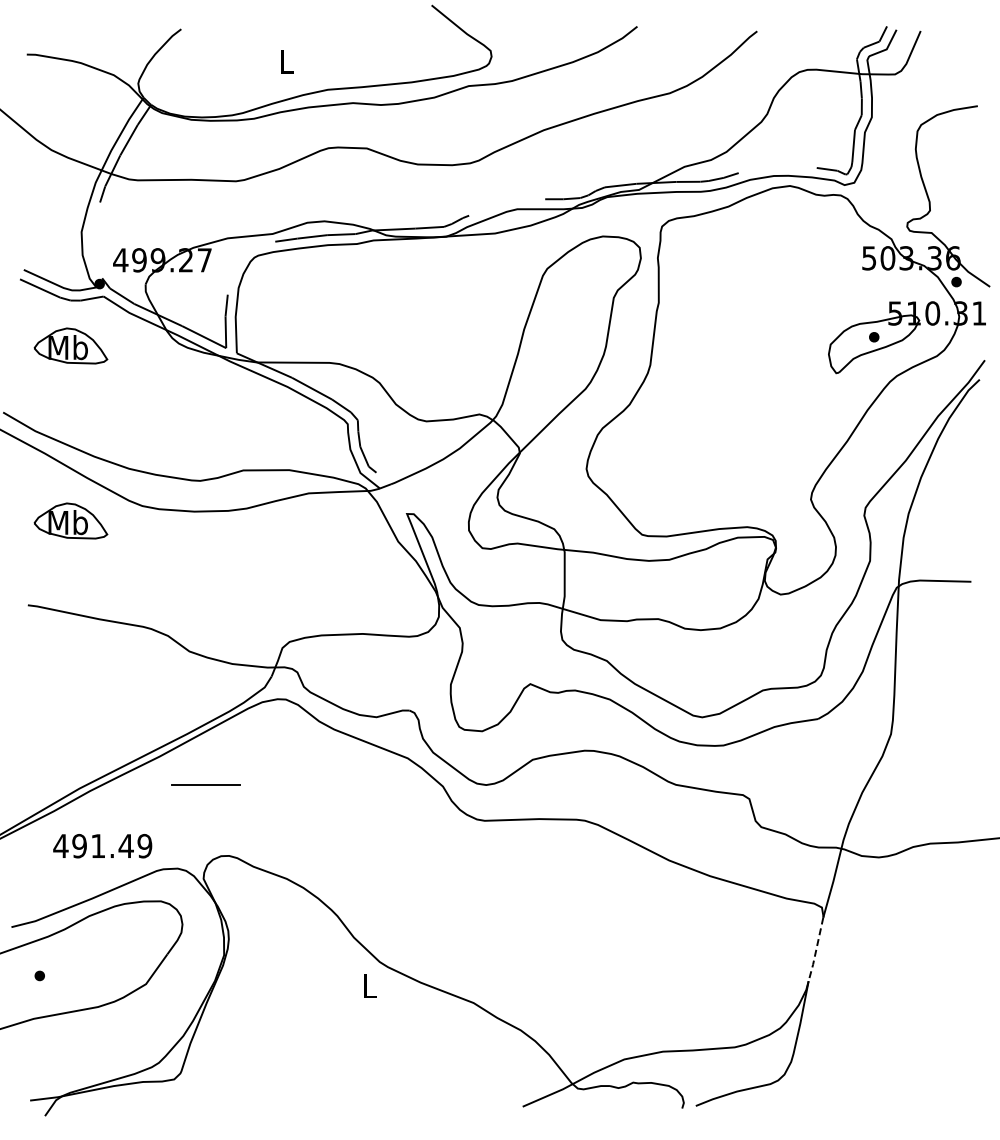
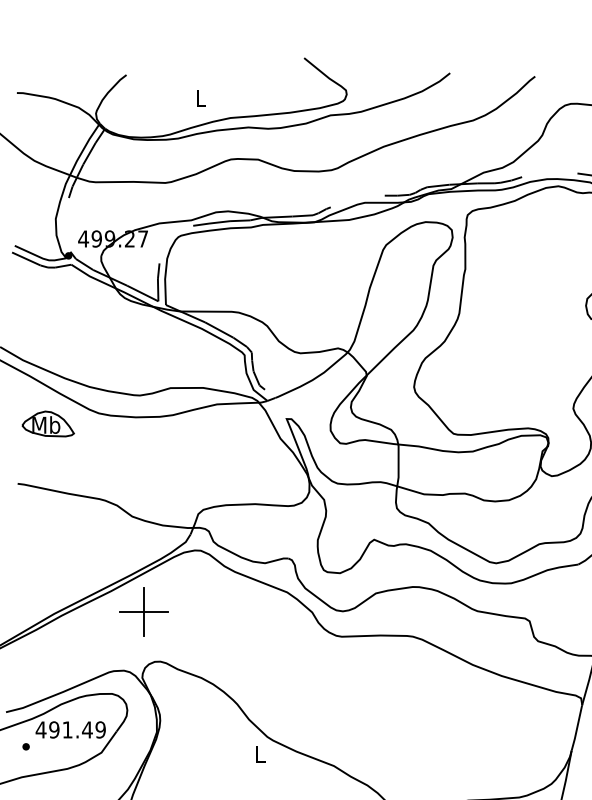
part: (70, 345) -> (47, 299), removed
line: (205, 785) -> (143, 611), added
text: (102, 846) -> (70, 730), moved
line: (816, 950) -> (577, 728), dashed -> solid

